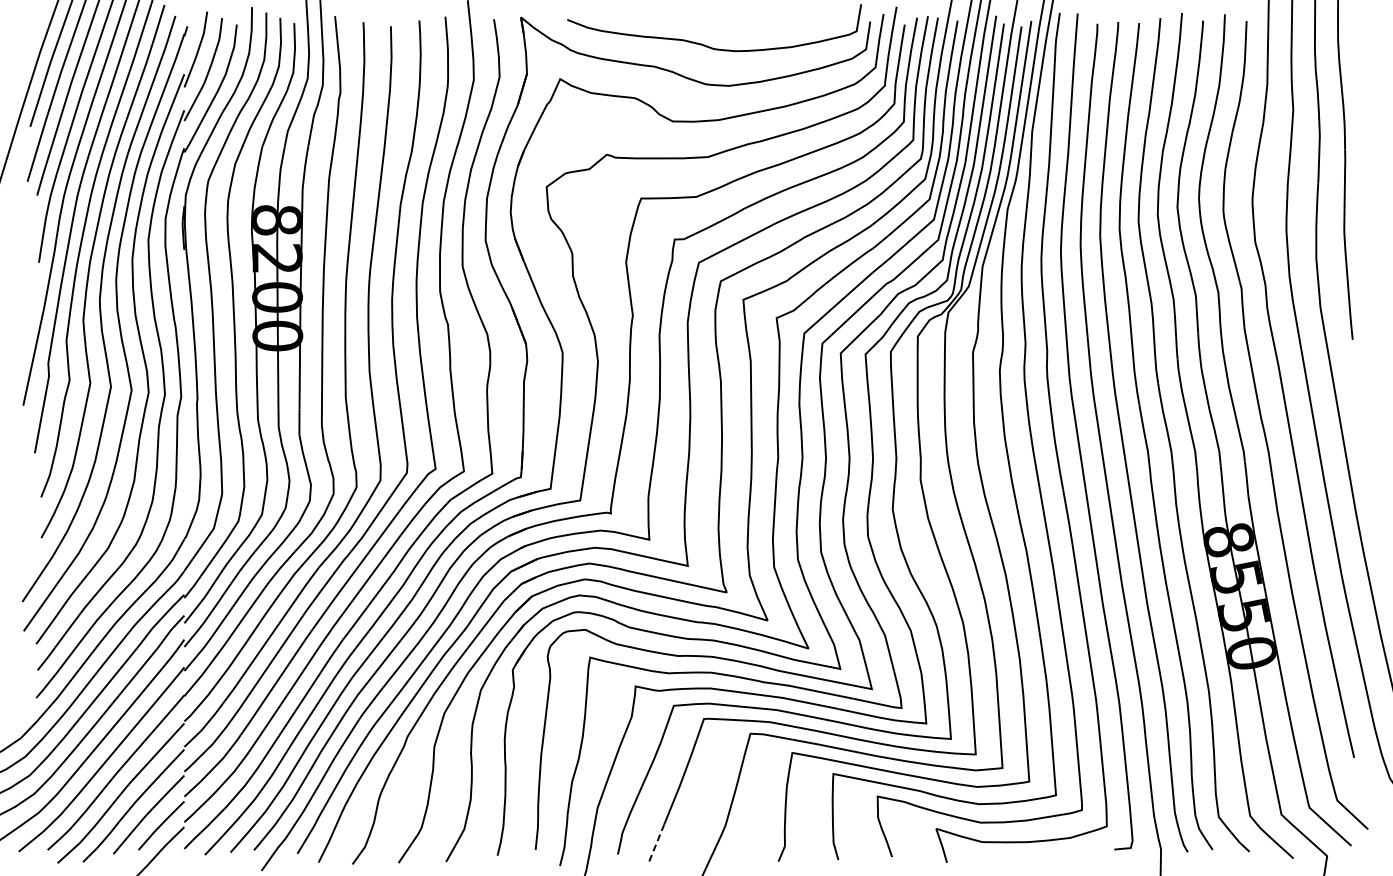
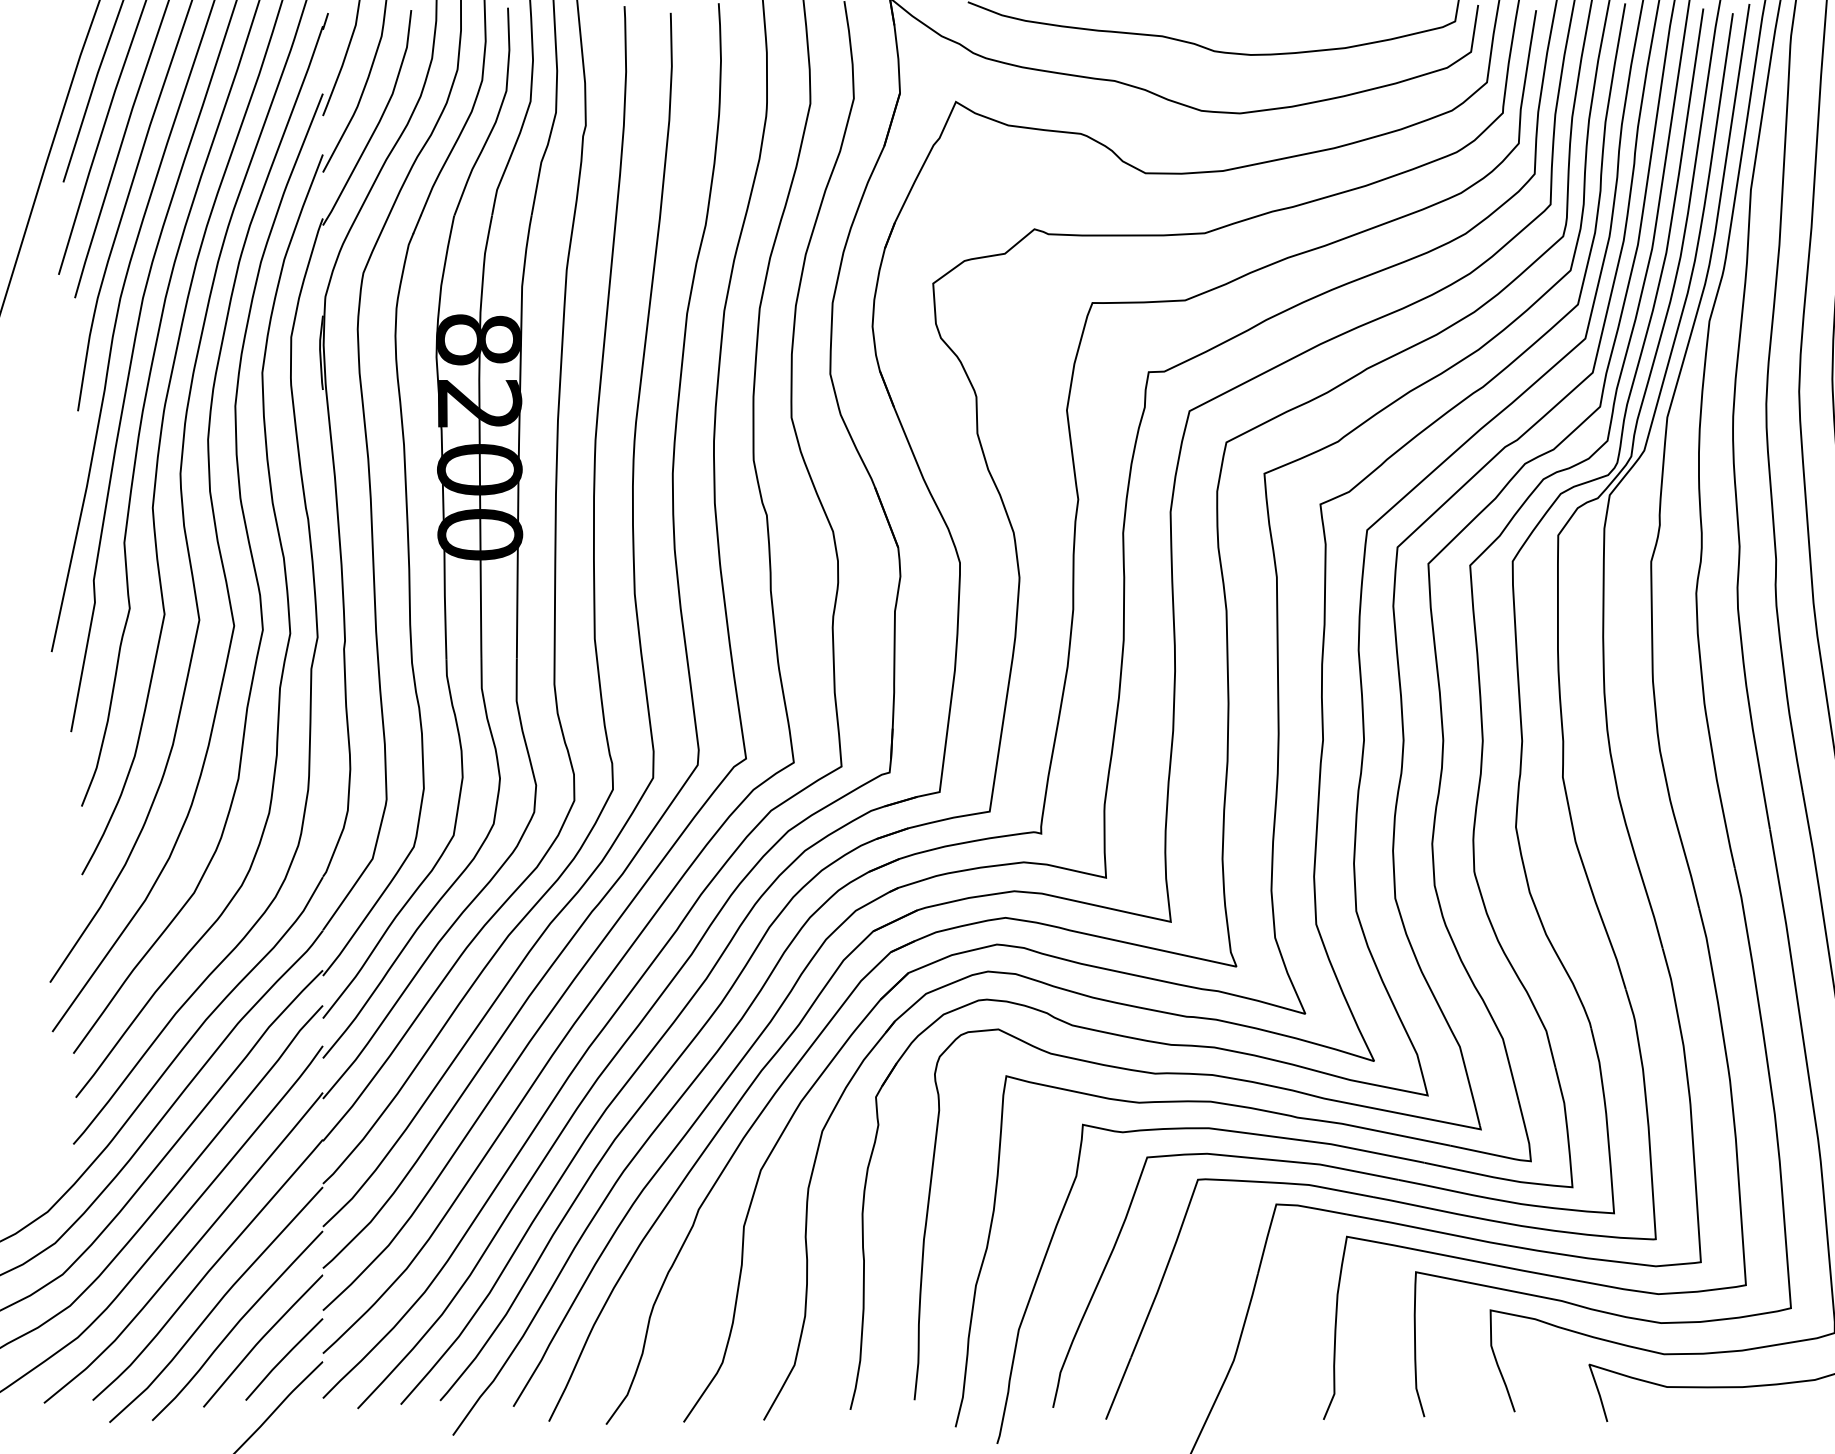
line: (656, 843) -> (1118, 1389), dashed -> solid

